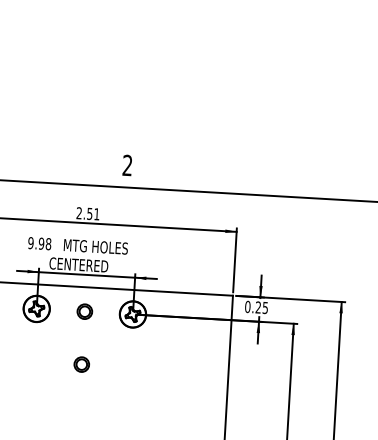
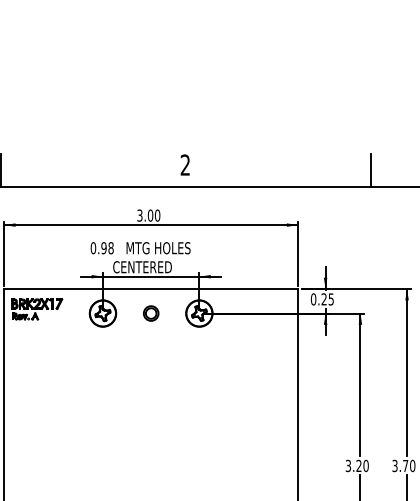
line: (312, 181) -> (370, 170), added
text: (87, 213) -> (148, 215), 2.51 -> 3.00
text: (31, 243) -> (93, 248), 9.98 -> 0.98
part: (82, 364) -> (151, 366), removed

